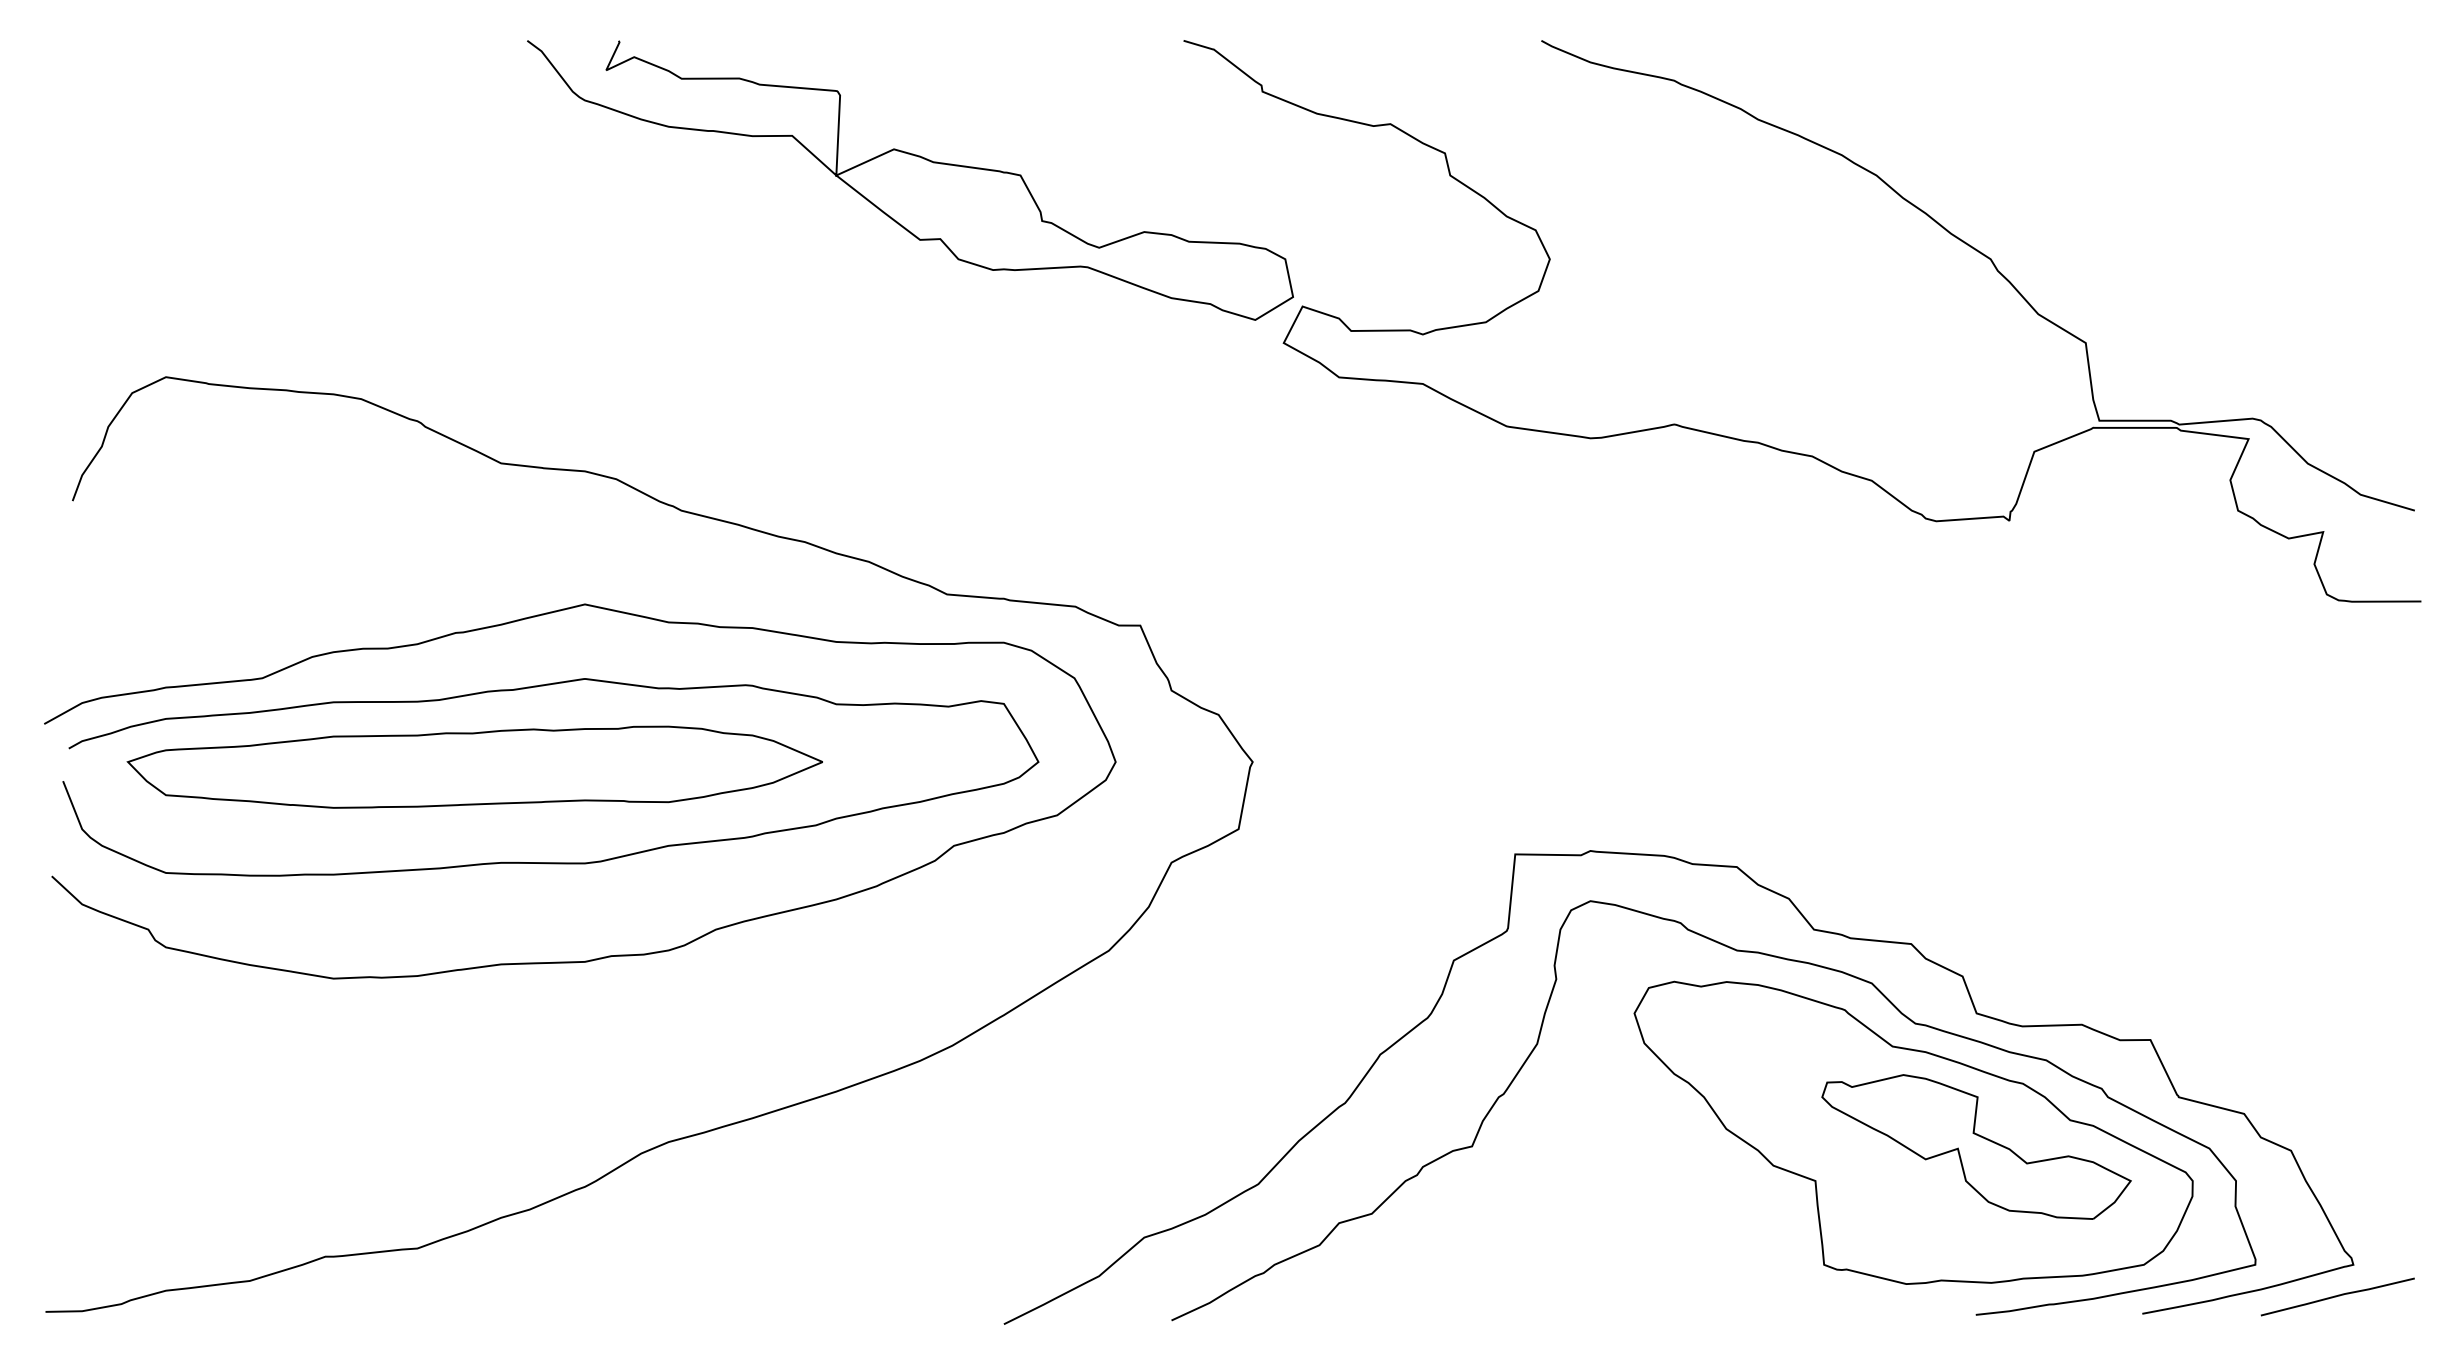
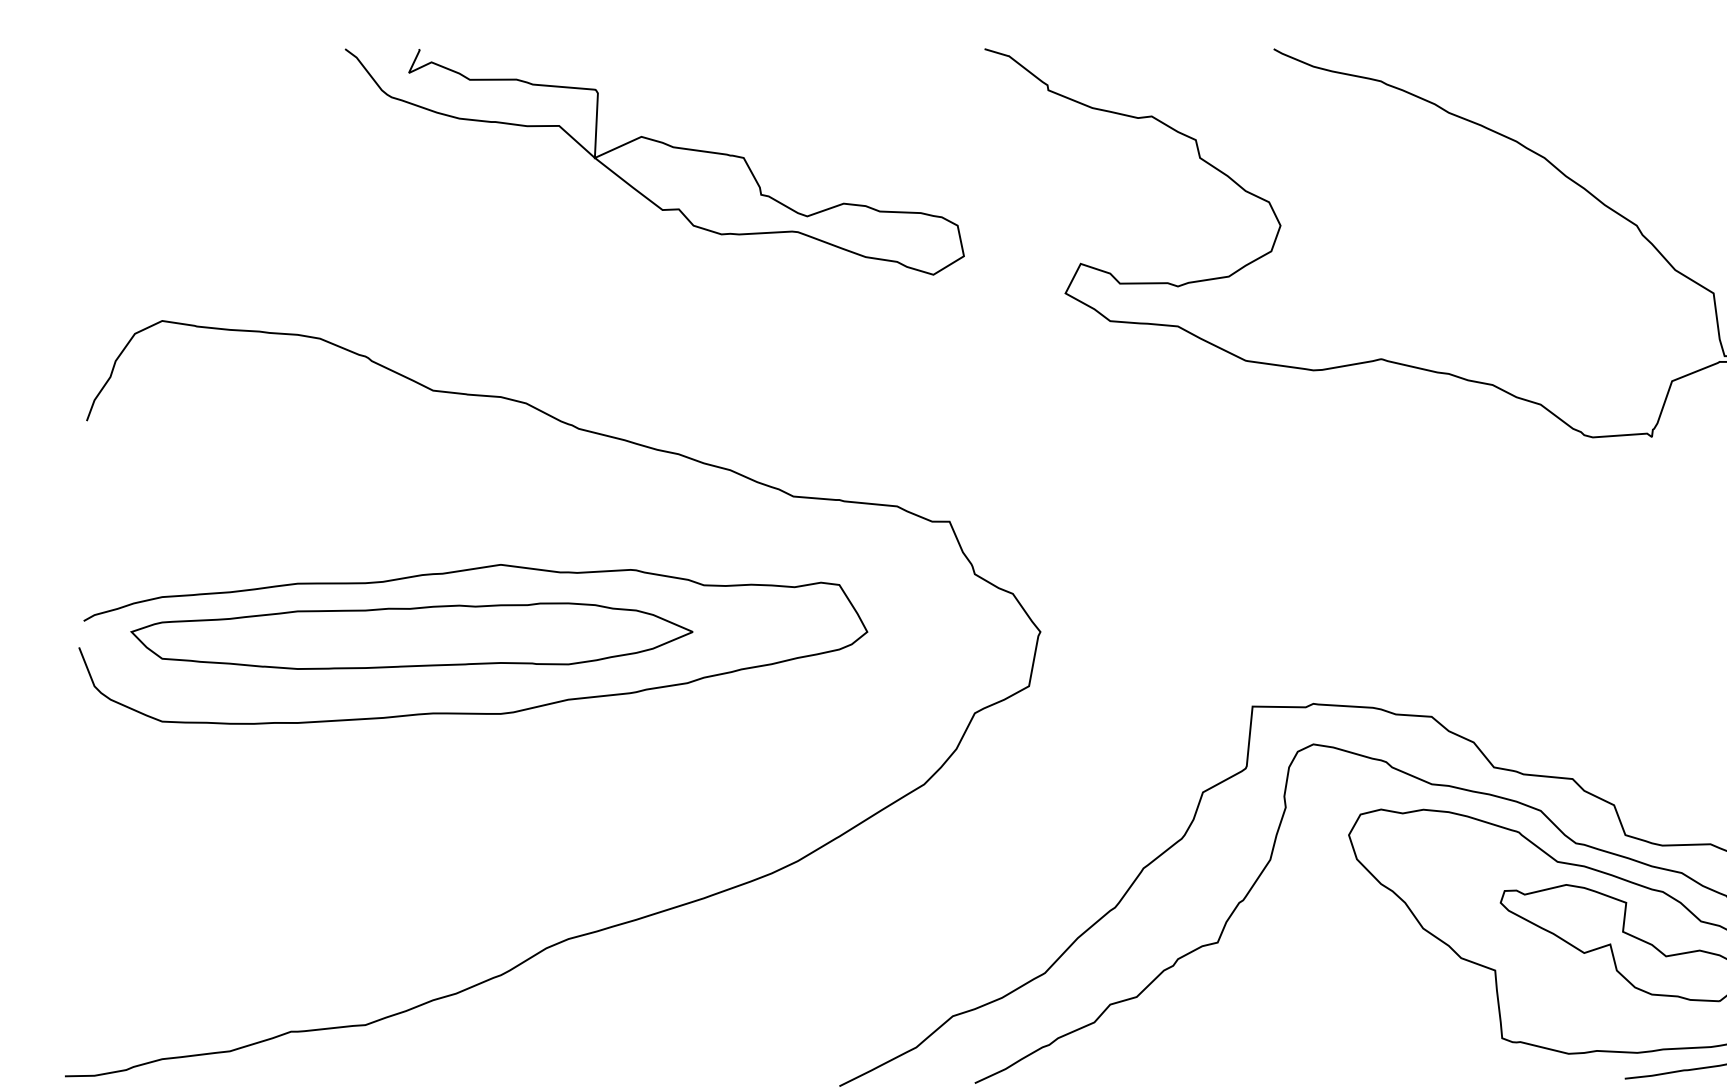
curve: (918, 157) -> (661, 143), moved
curve: (608, 955) -> (519, 788), removed

